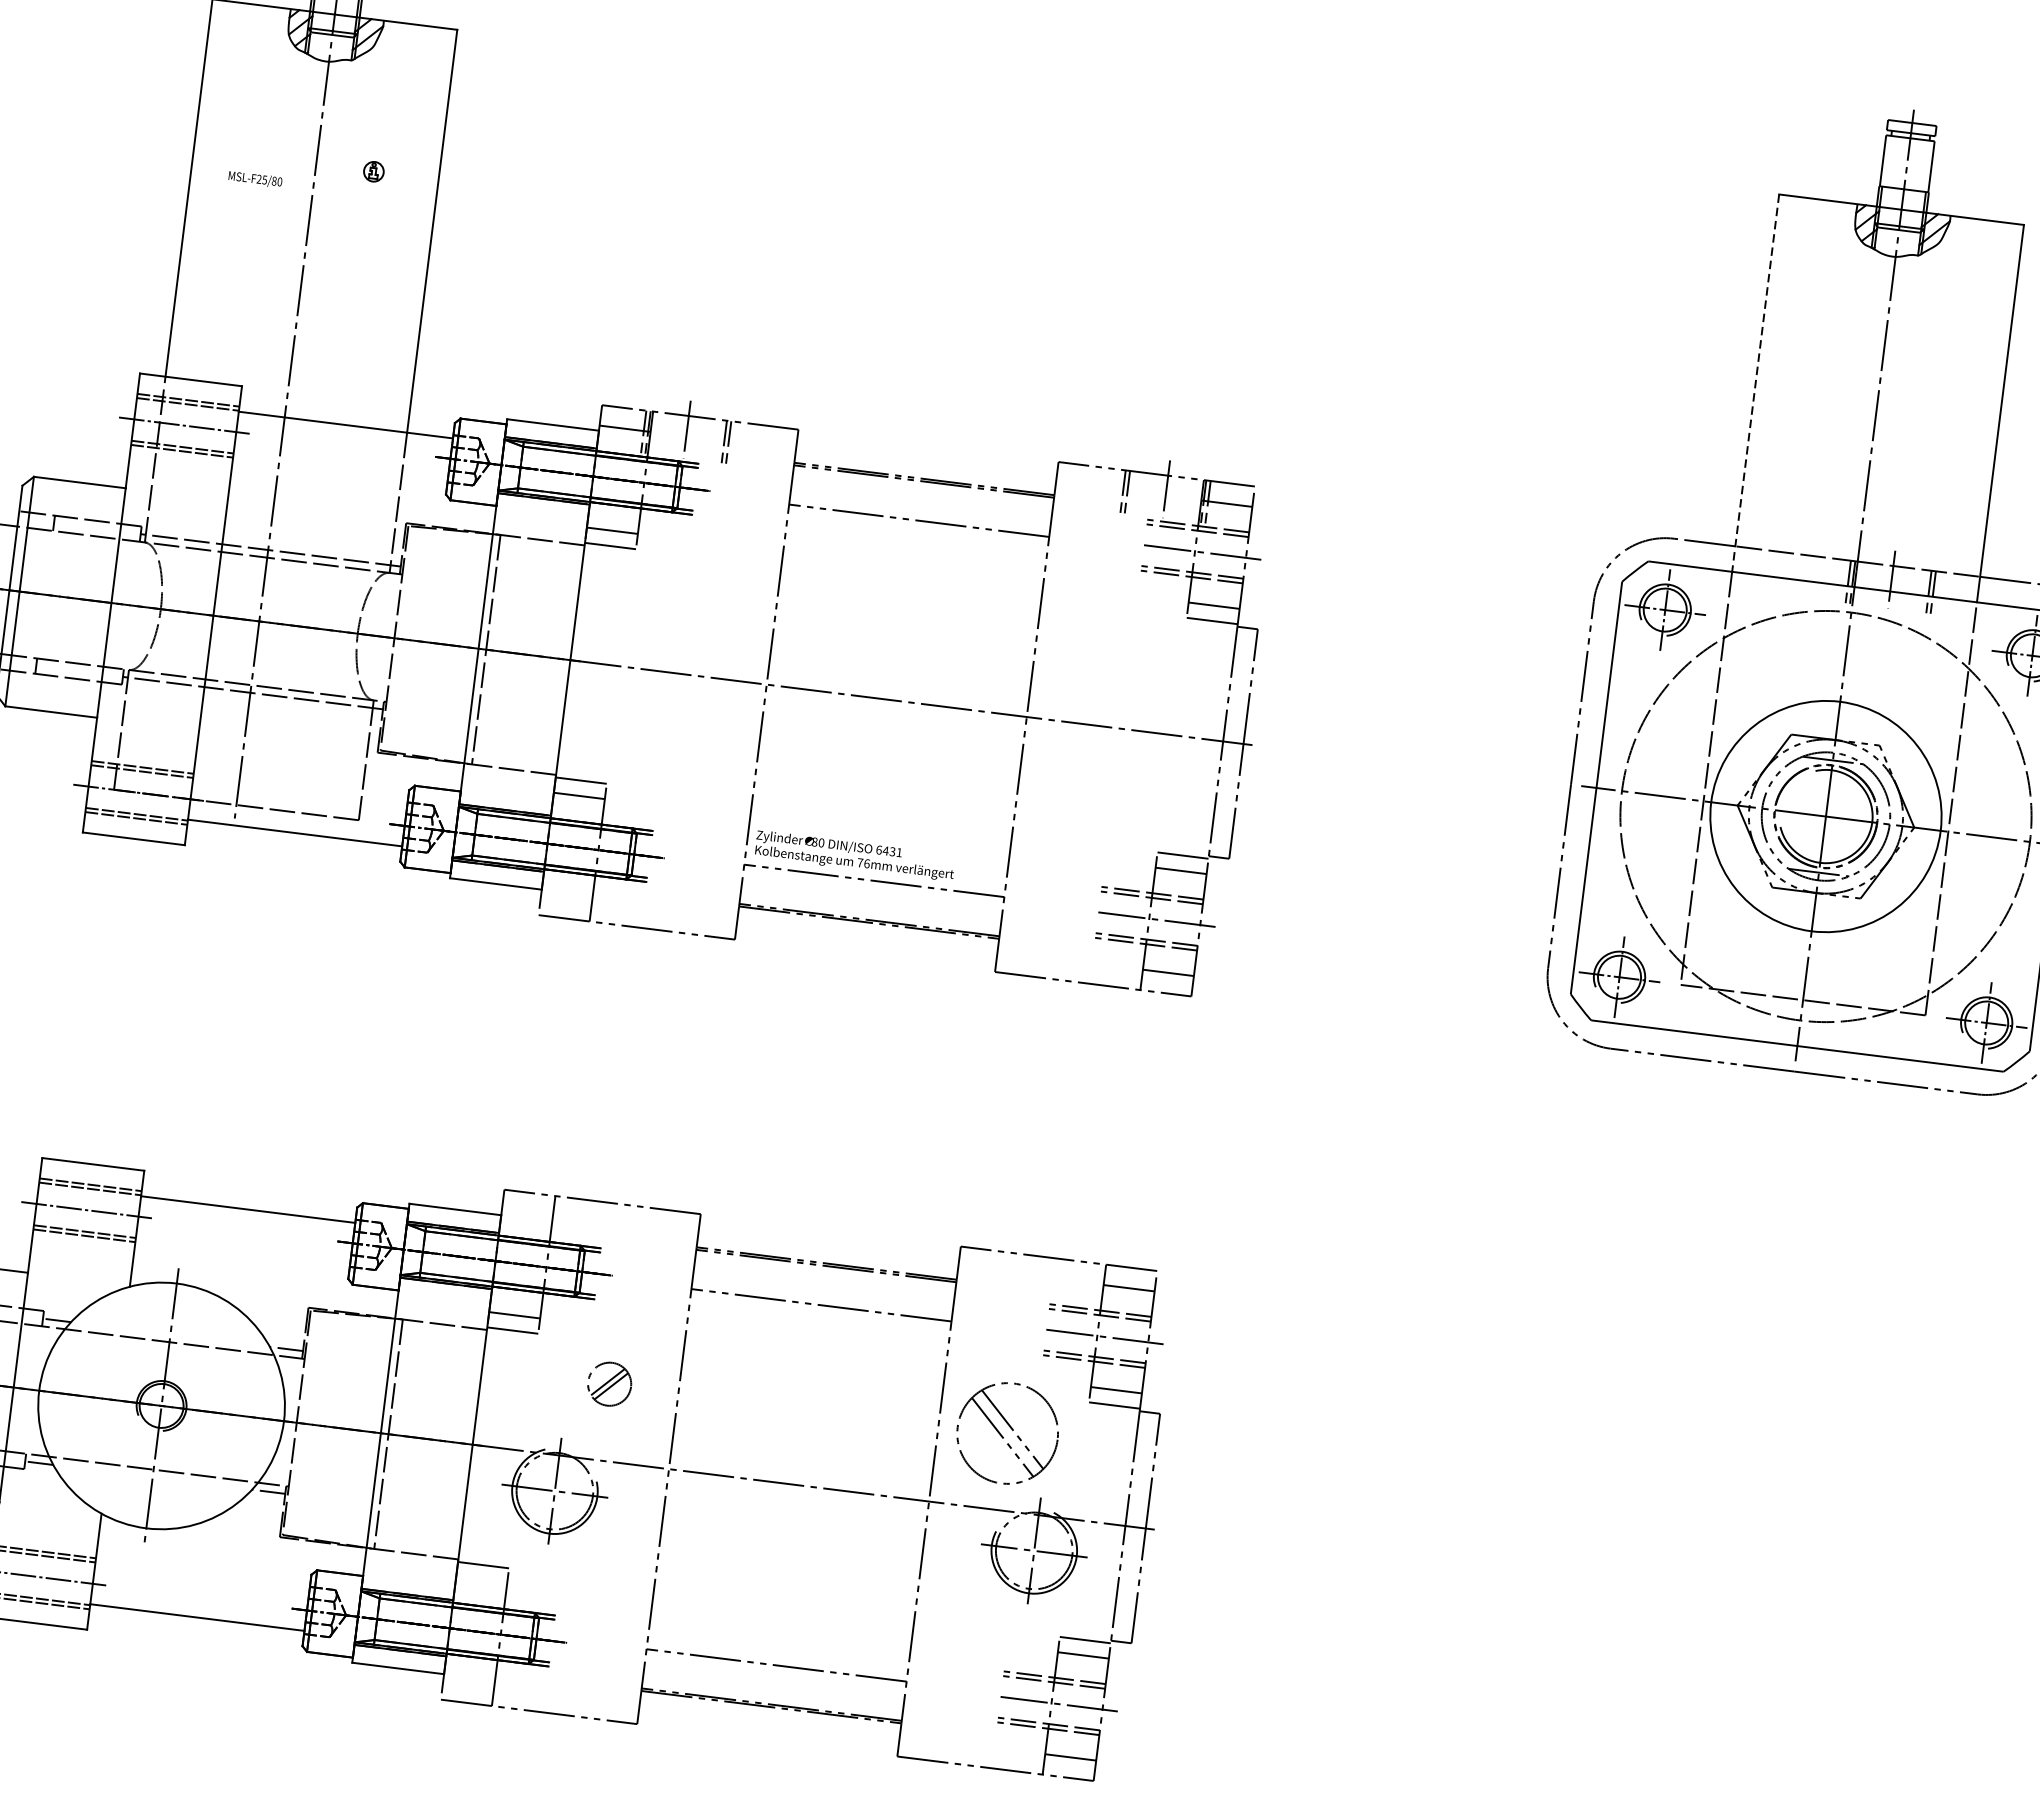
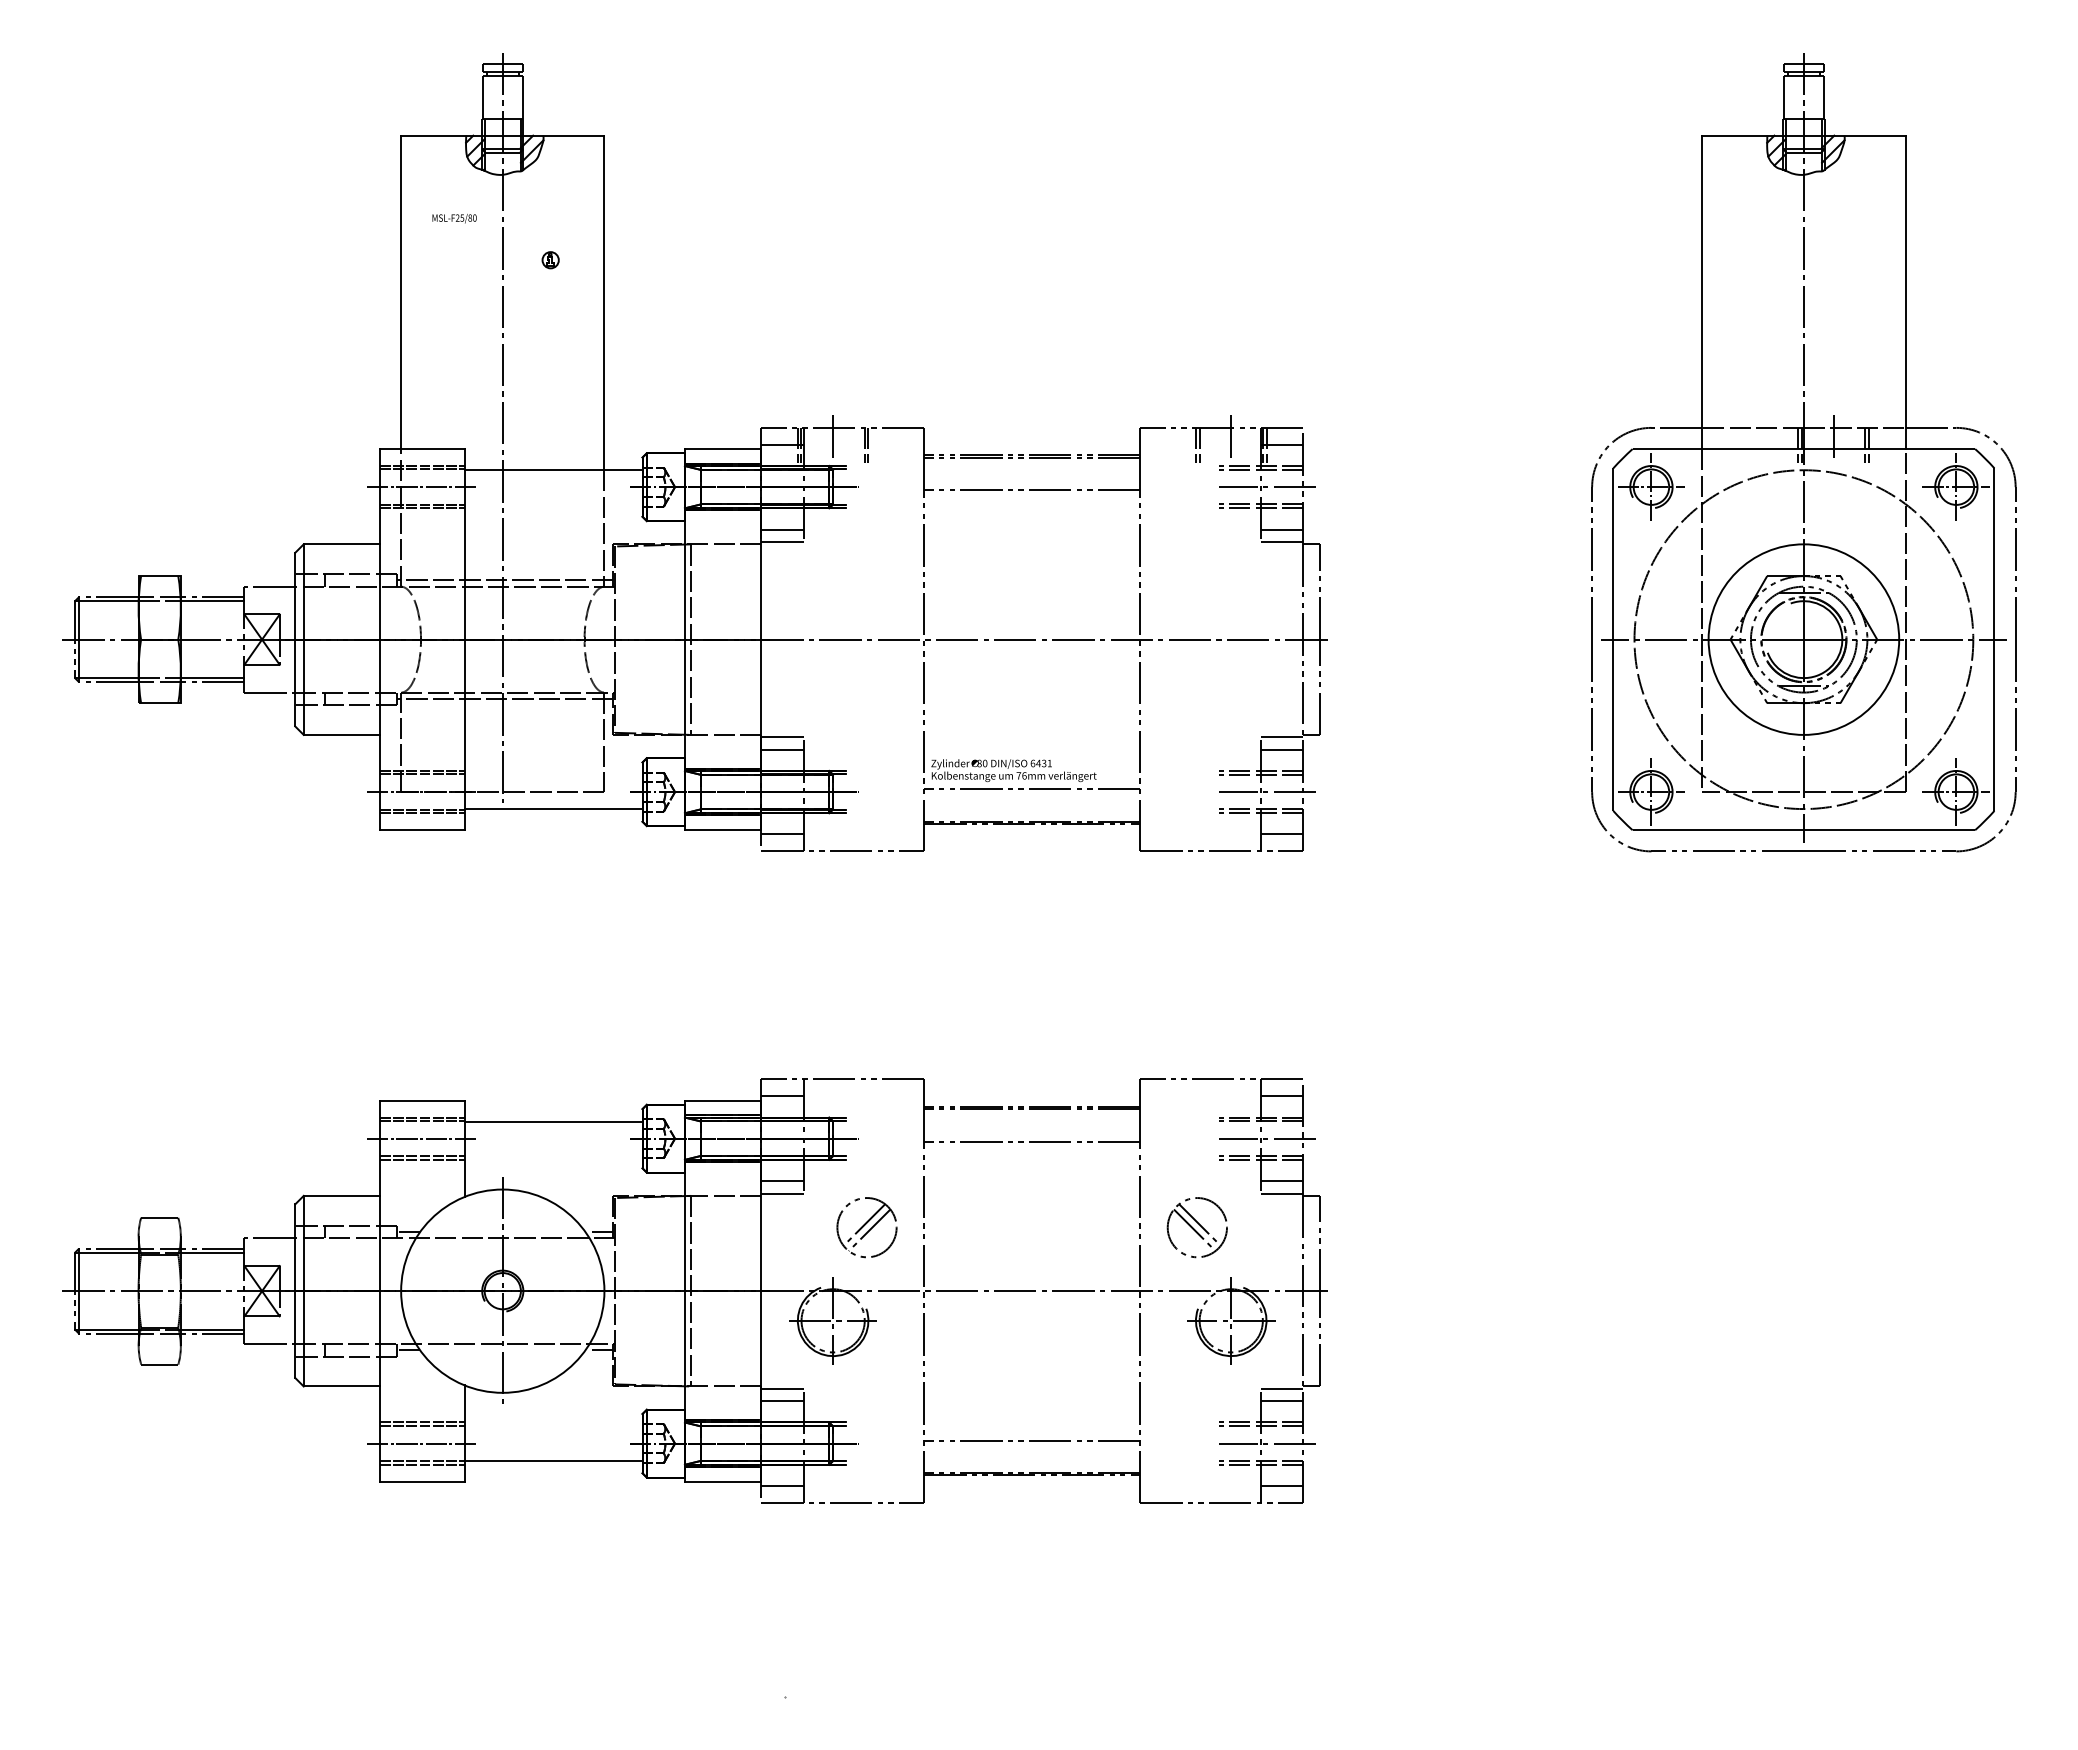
text: (255, 179) -> (454, 218), moved
line: (1755, 383) -> (1702, 292), dashed -> solid
line: (566, 898) -> (782, 834), added
line: (527, 1213) -> (782, 1096), added
part: (609, 1383) -> (866, 1227), size x1.67
part: (1006, 1433) -> (1196, 1227), size x0.71
line: (481, 1580) -> (782, 1401), added
line: (469, 1683) -> (782, 1486), added

